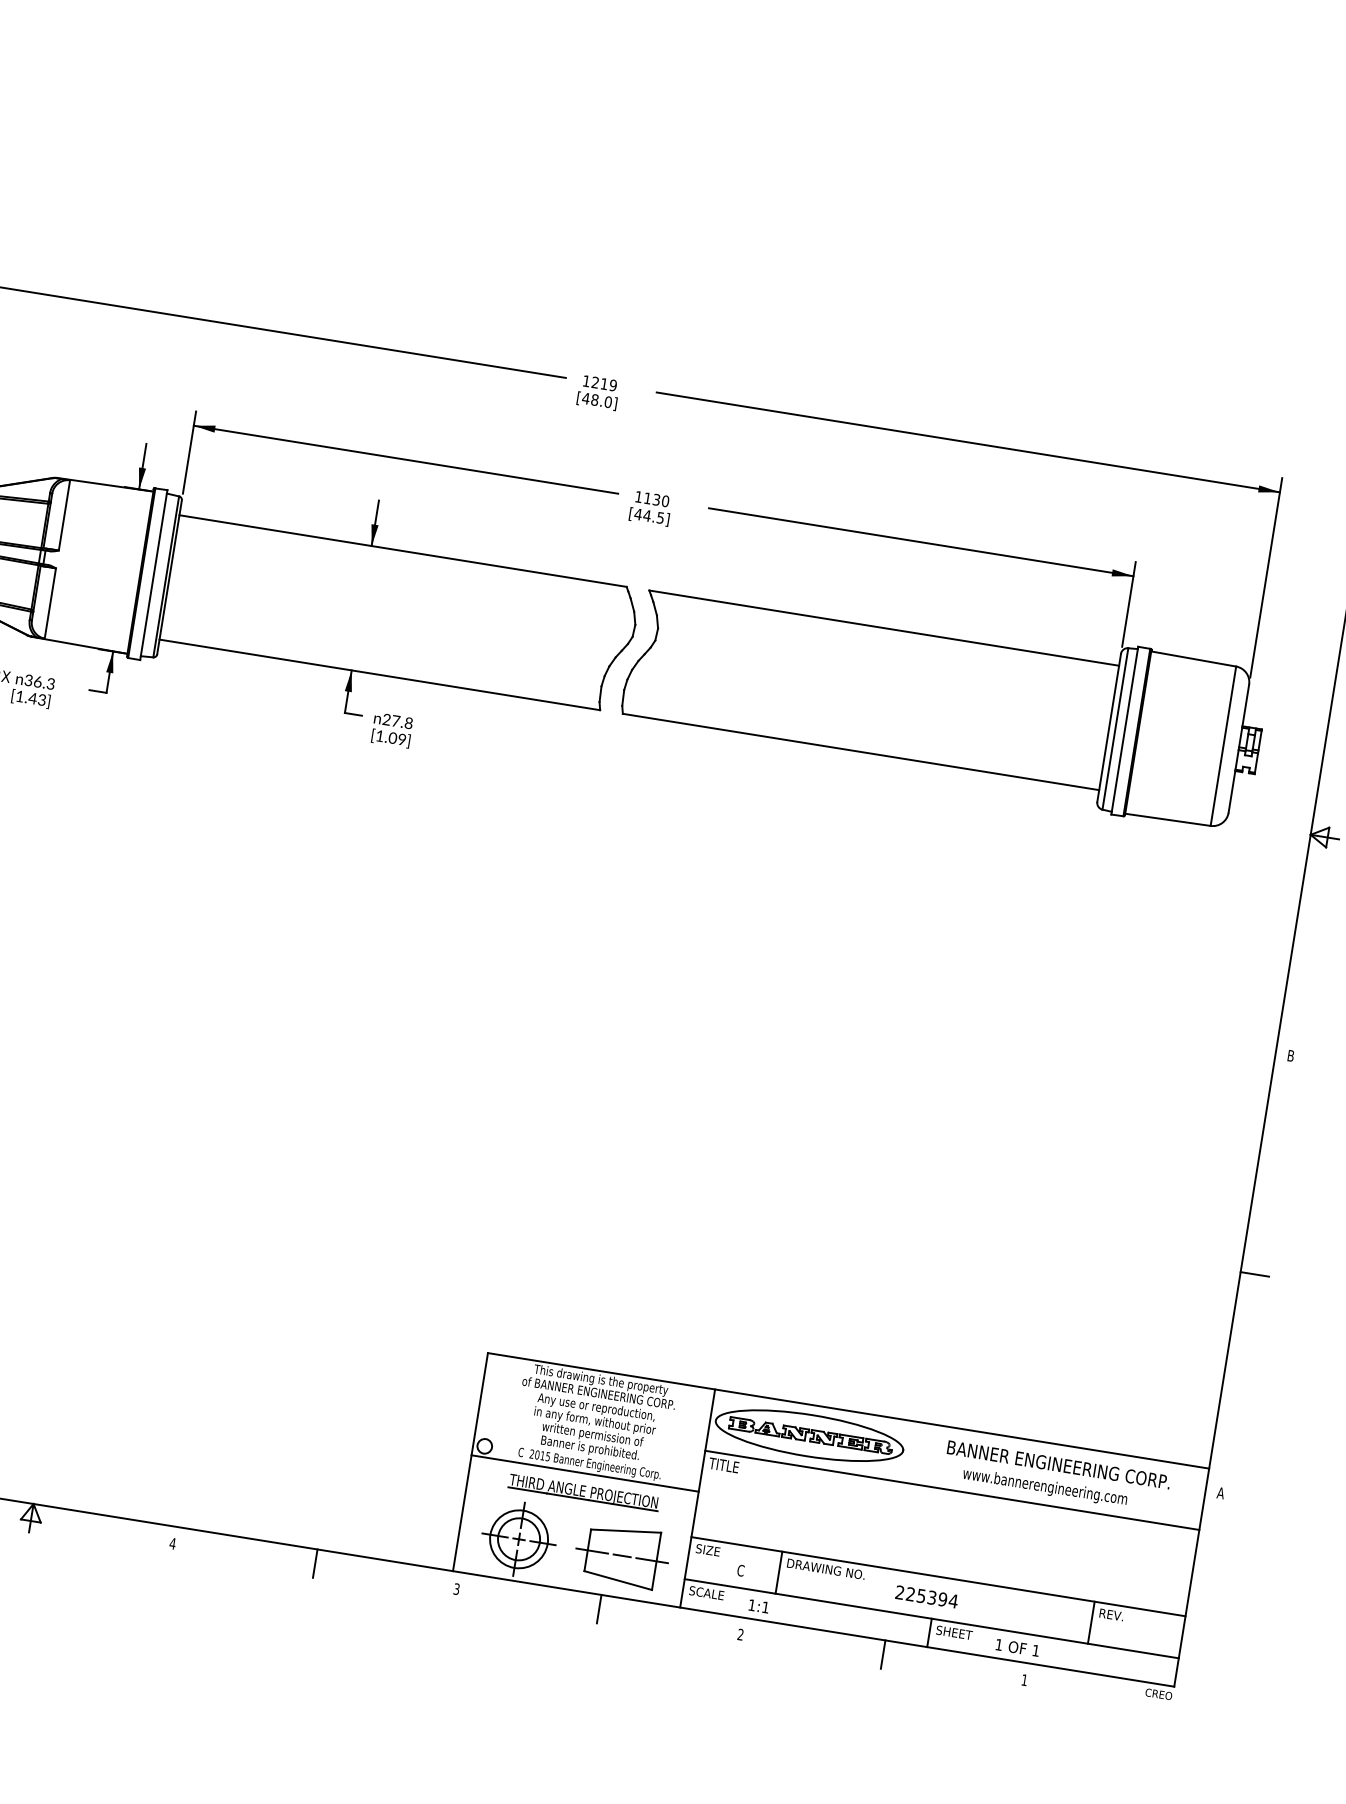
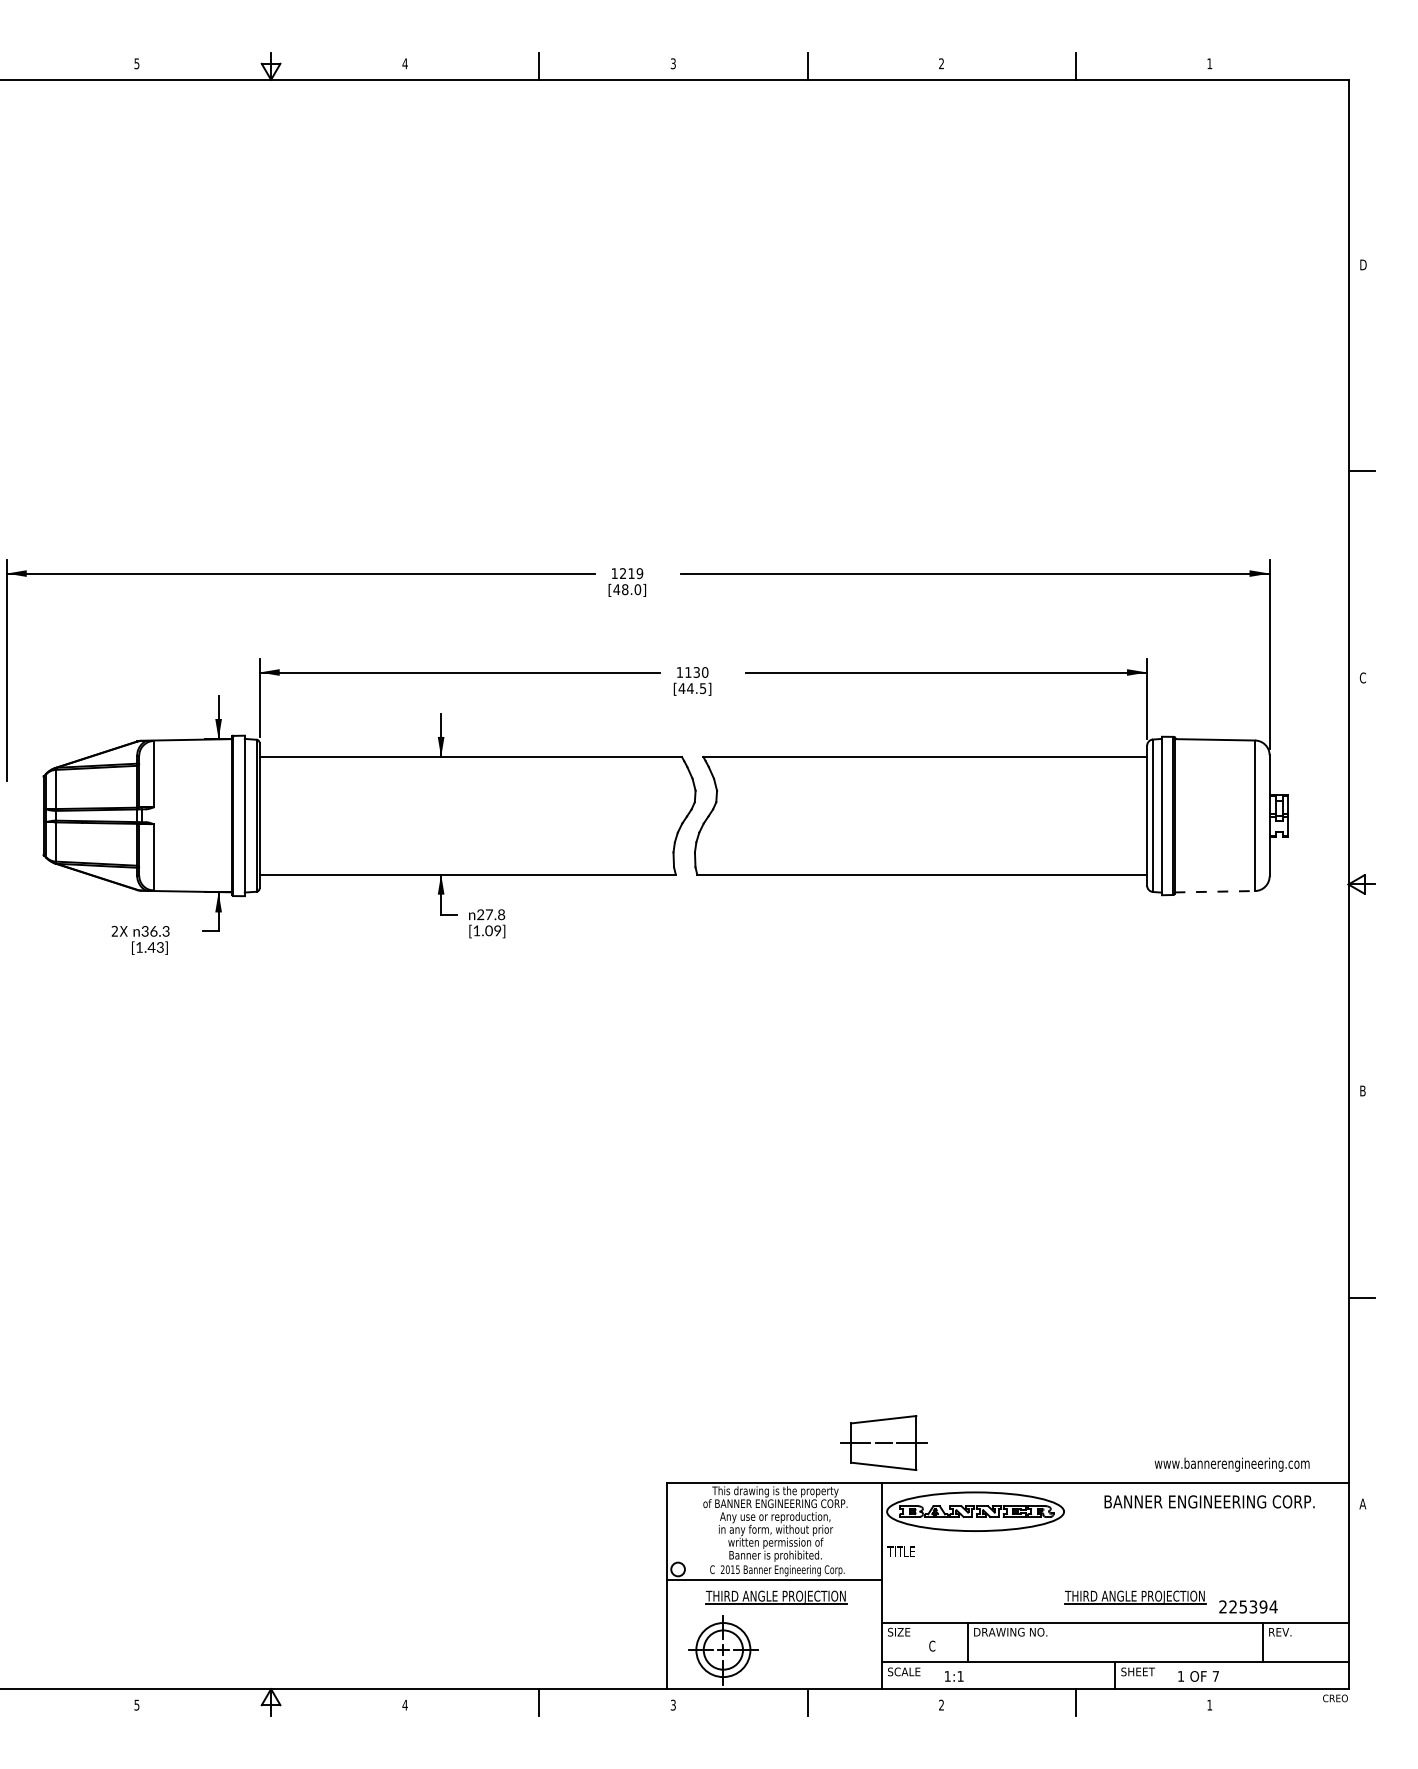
line: (1168, 819) -> (1215, 891), solid -> dashed
text: (1044, 1487) -> (1231, 1464), moved
line: (951, 1490) -> (1114, 1541), removed
part: (964, 1553) -> (1135, 1597), added
part: (621, 1555) -> (883, 1442), moved
text: (926, 1596) -> (1248, 1606), moved
text: (1035, 1650) -> (1215, 1676), 1 -> 7

